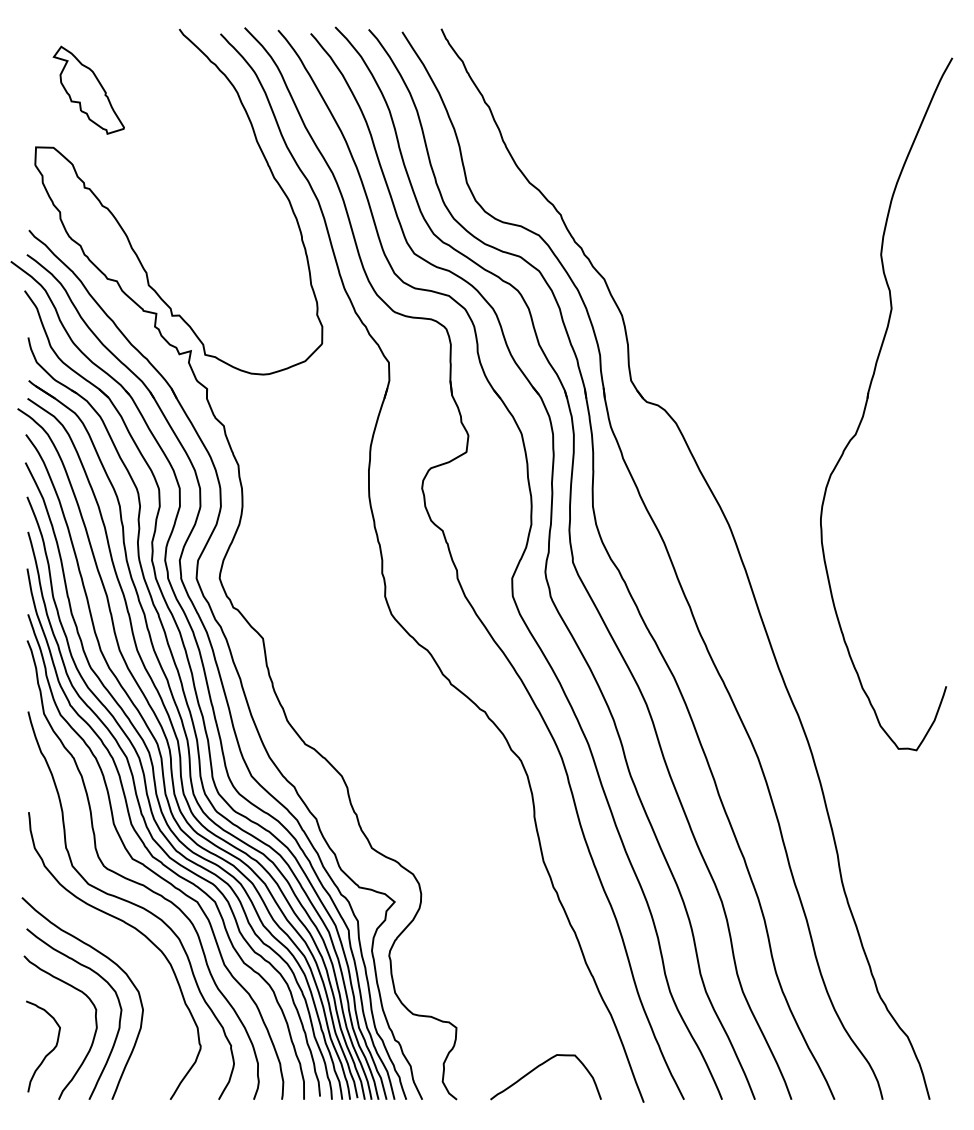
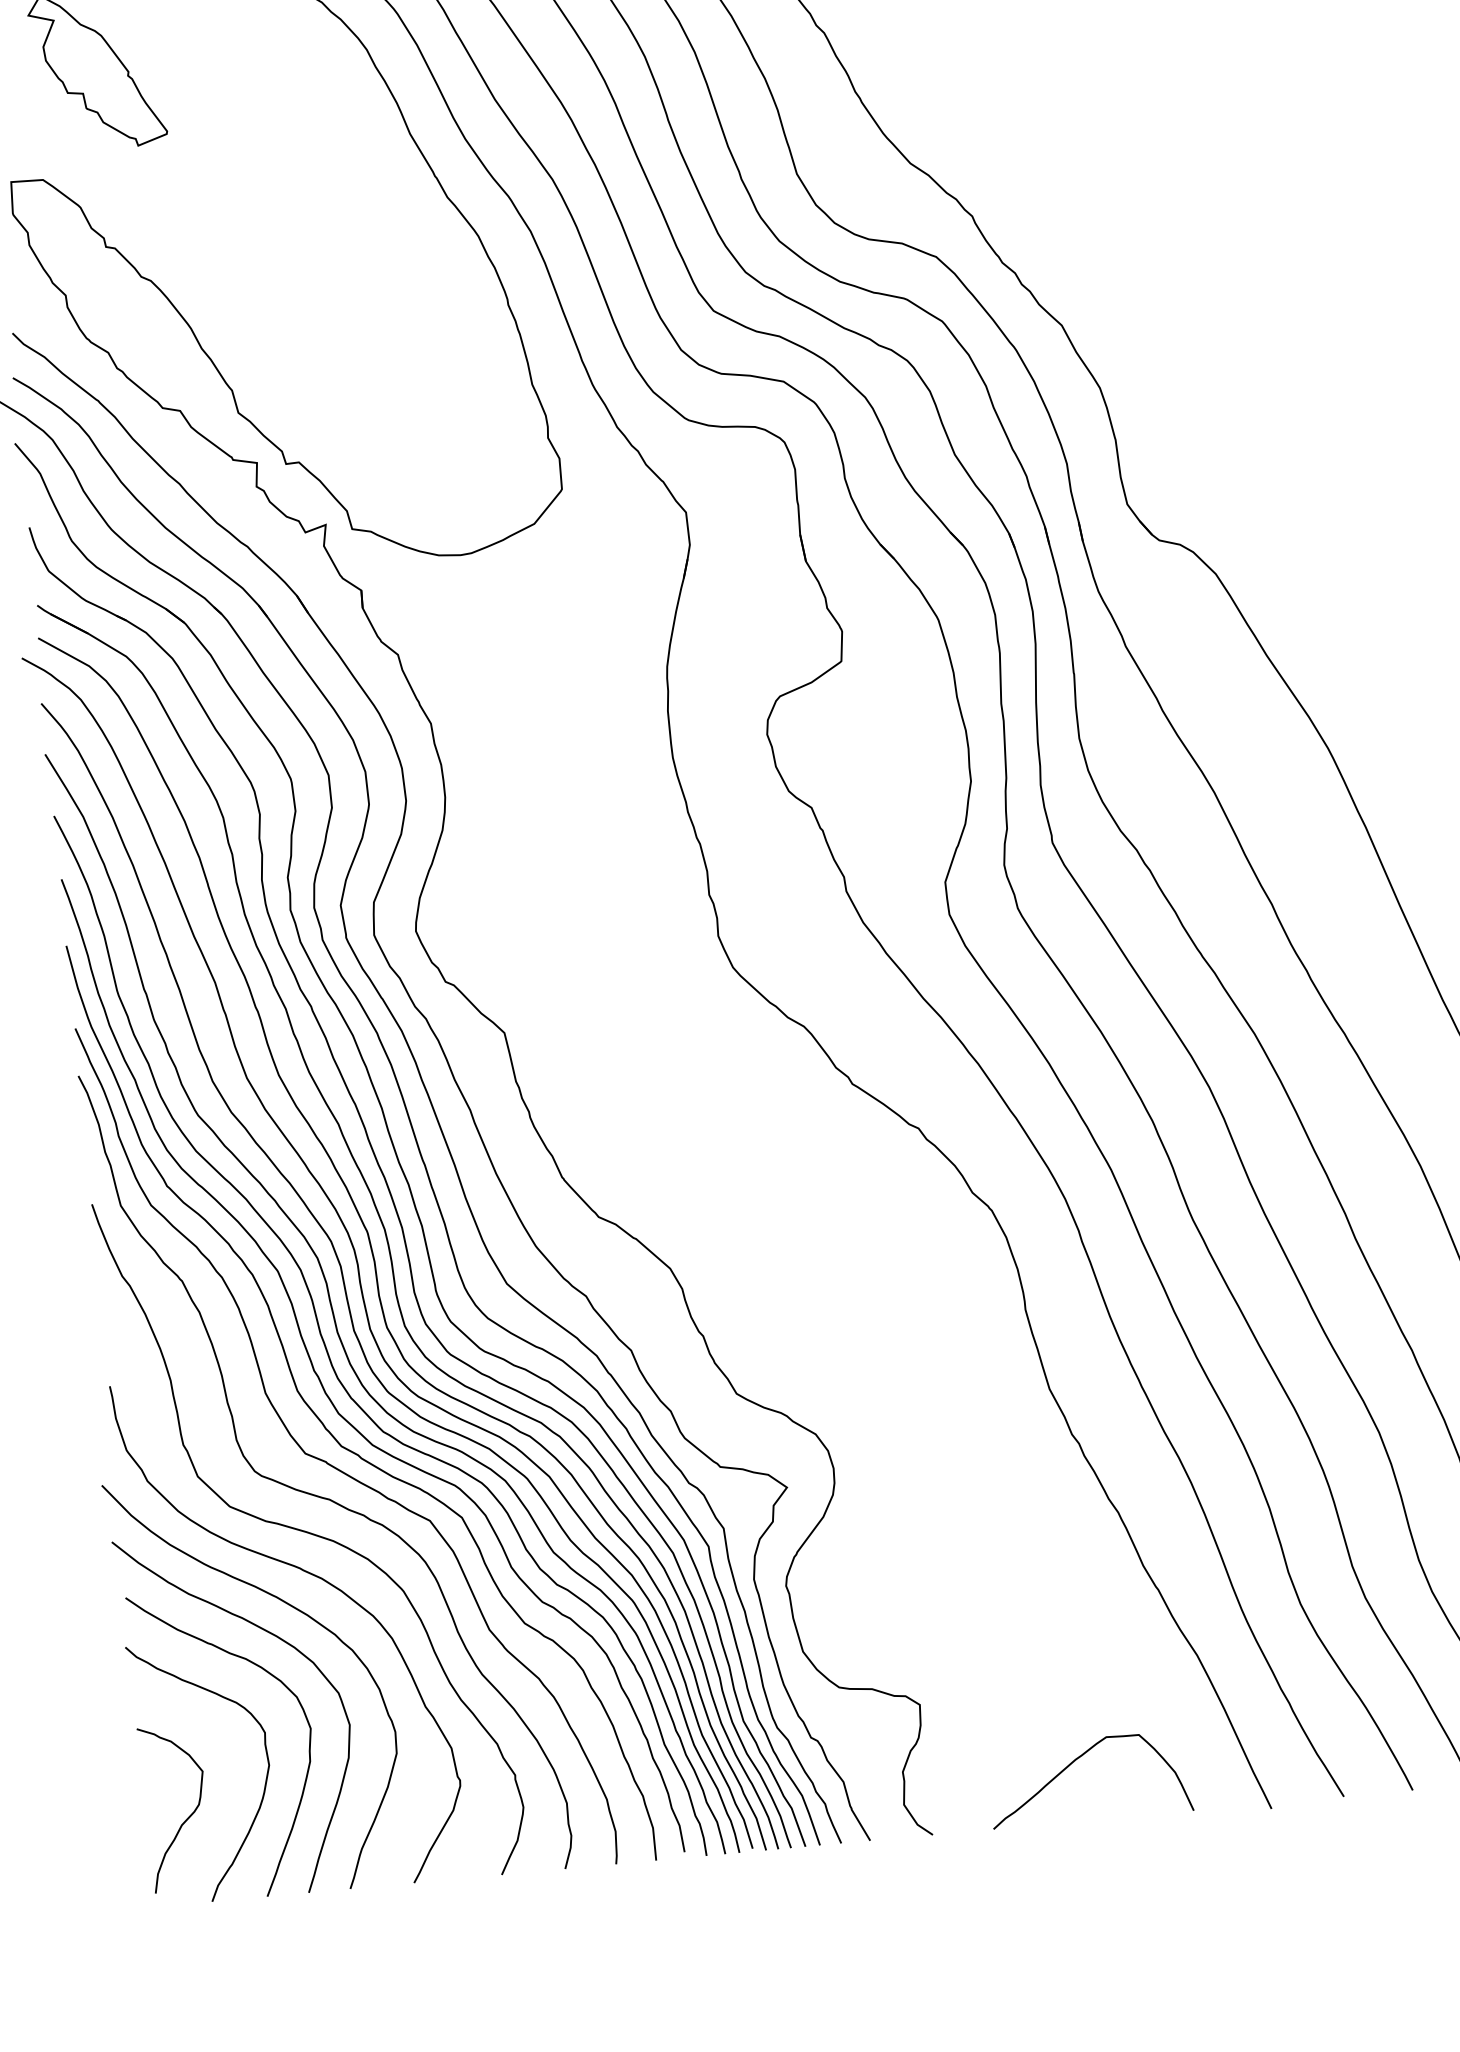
curve: (117, 943) -> (292, 1609), added

